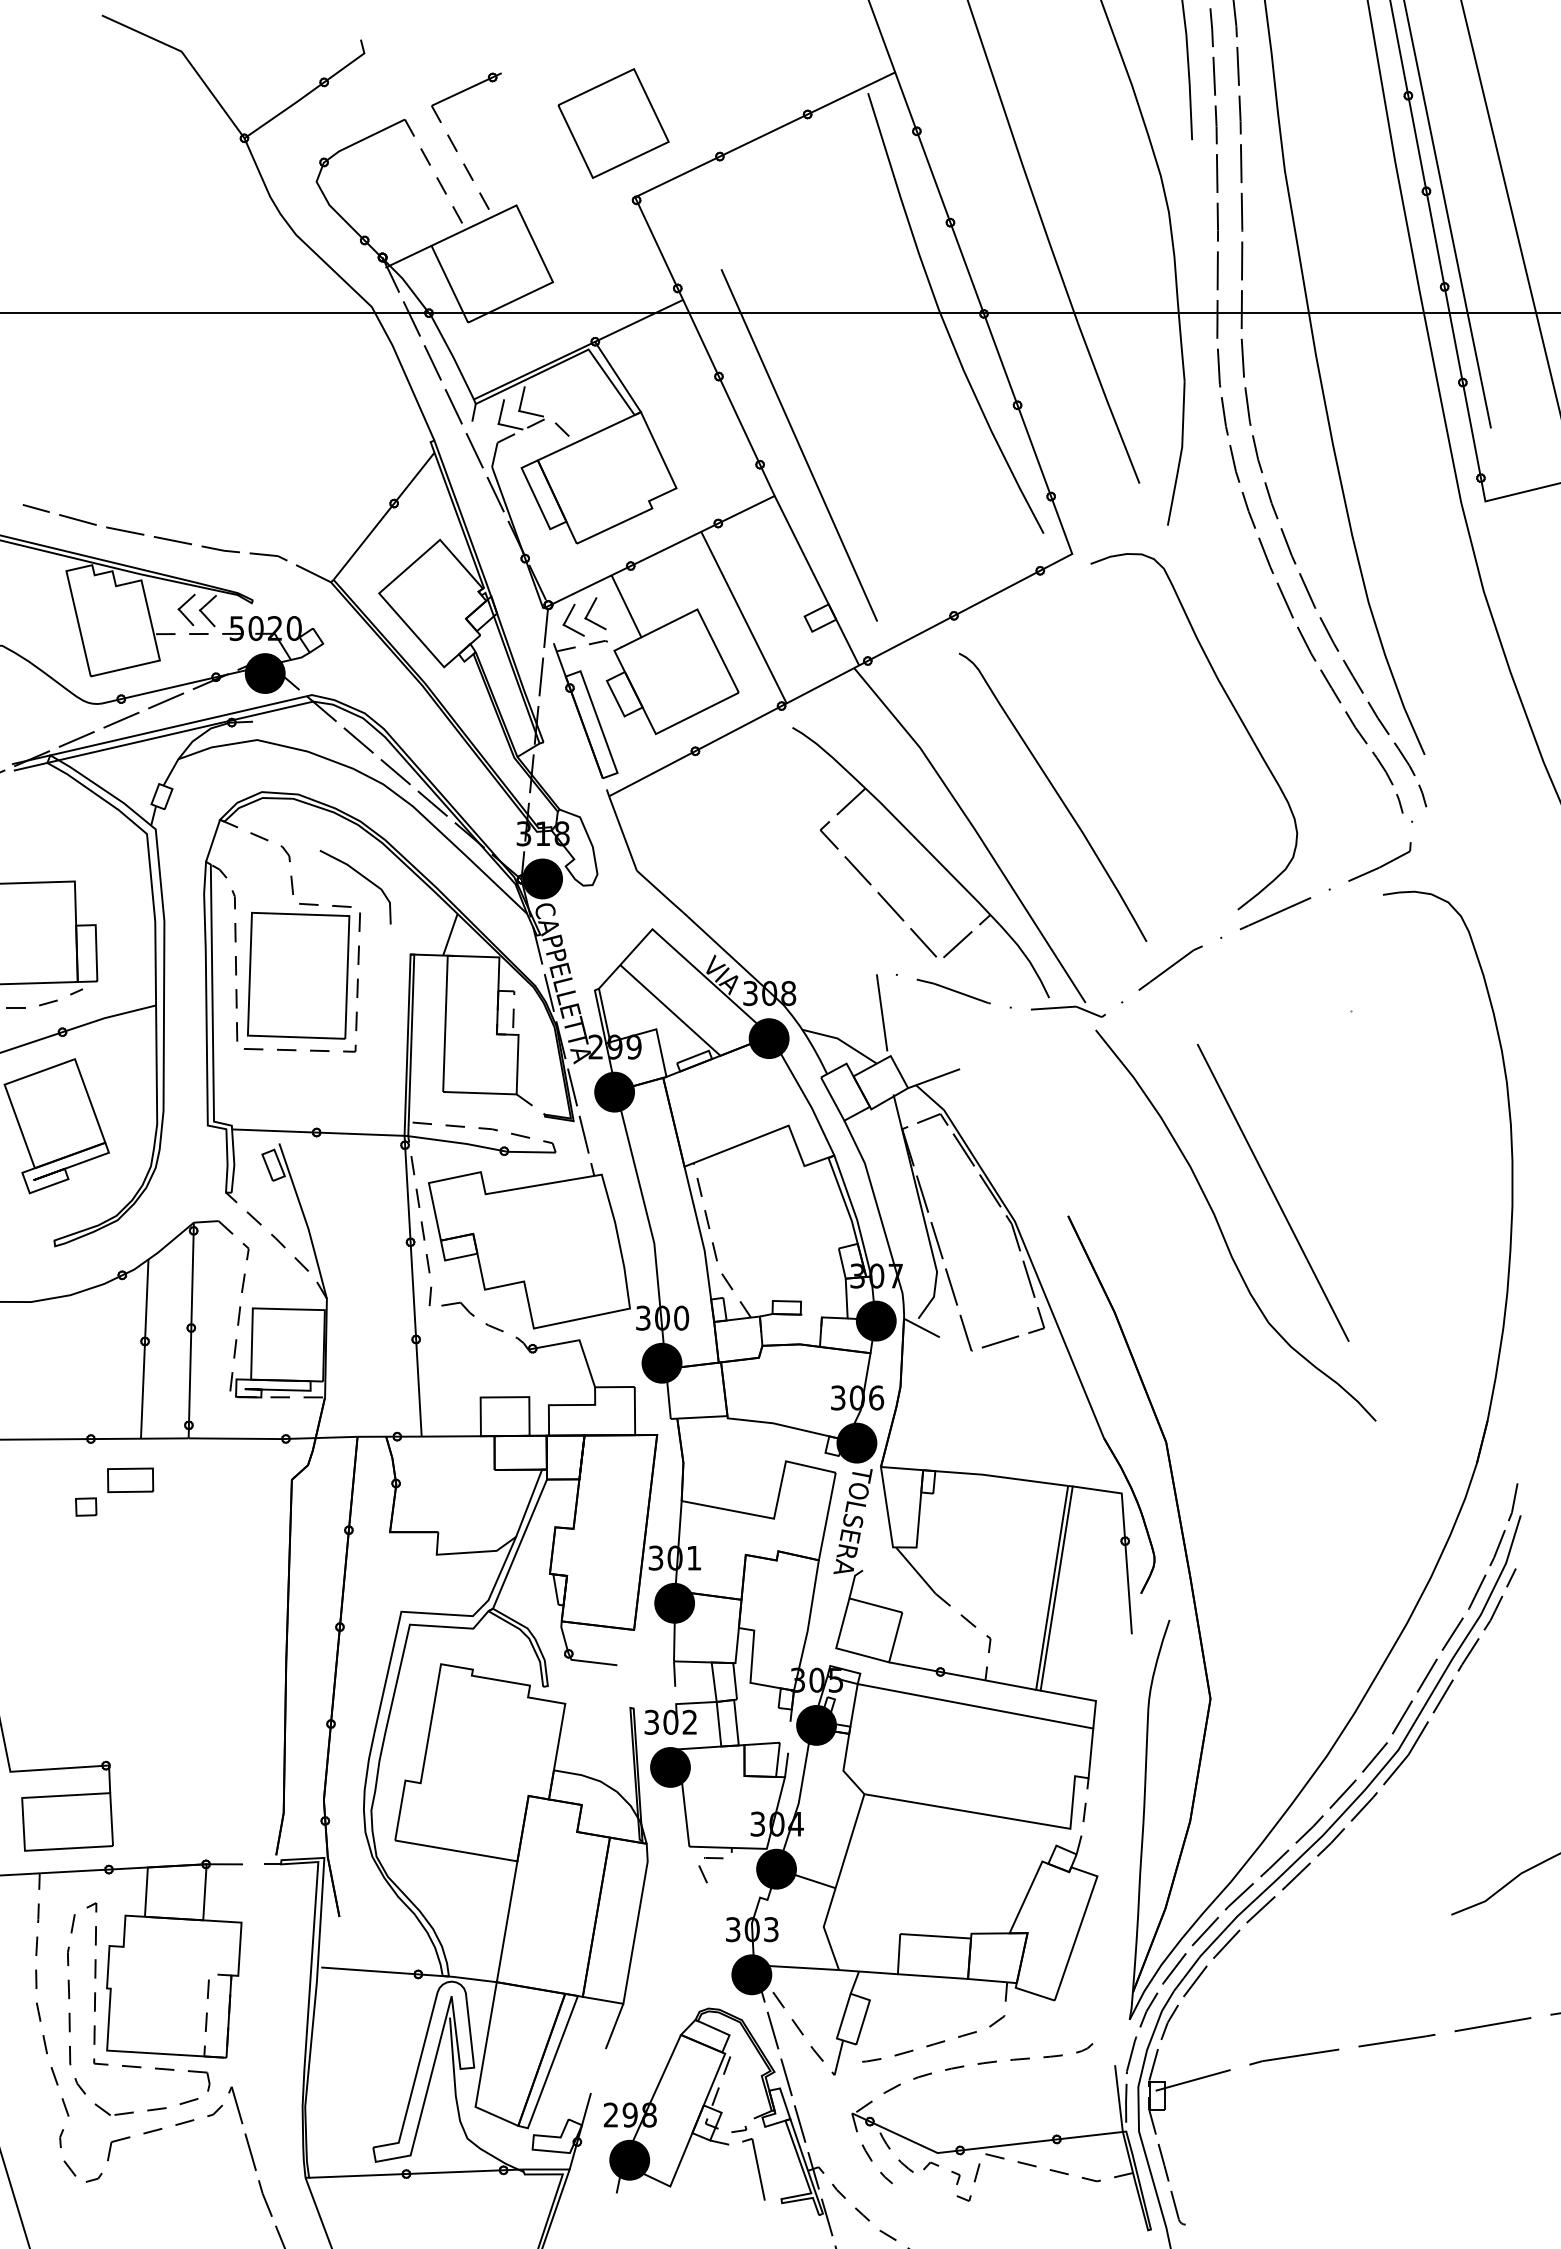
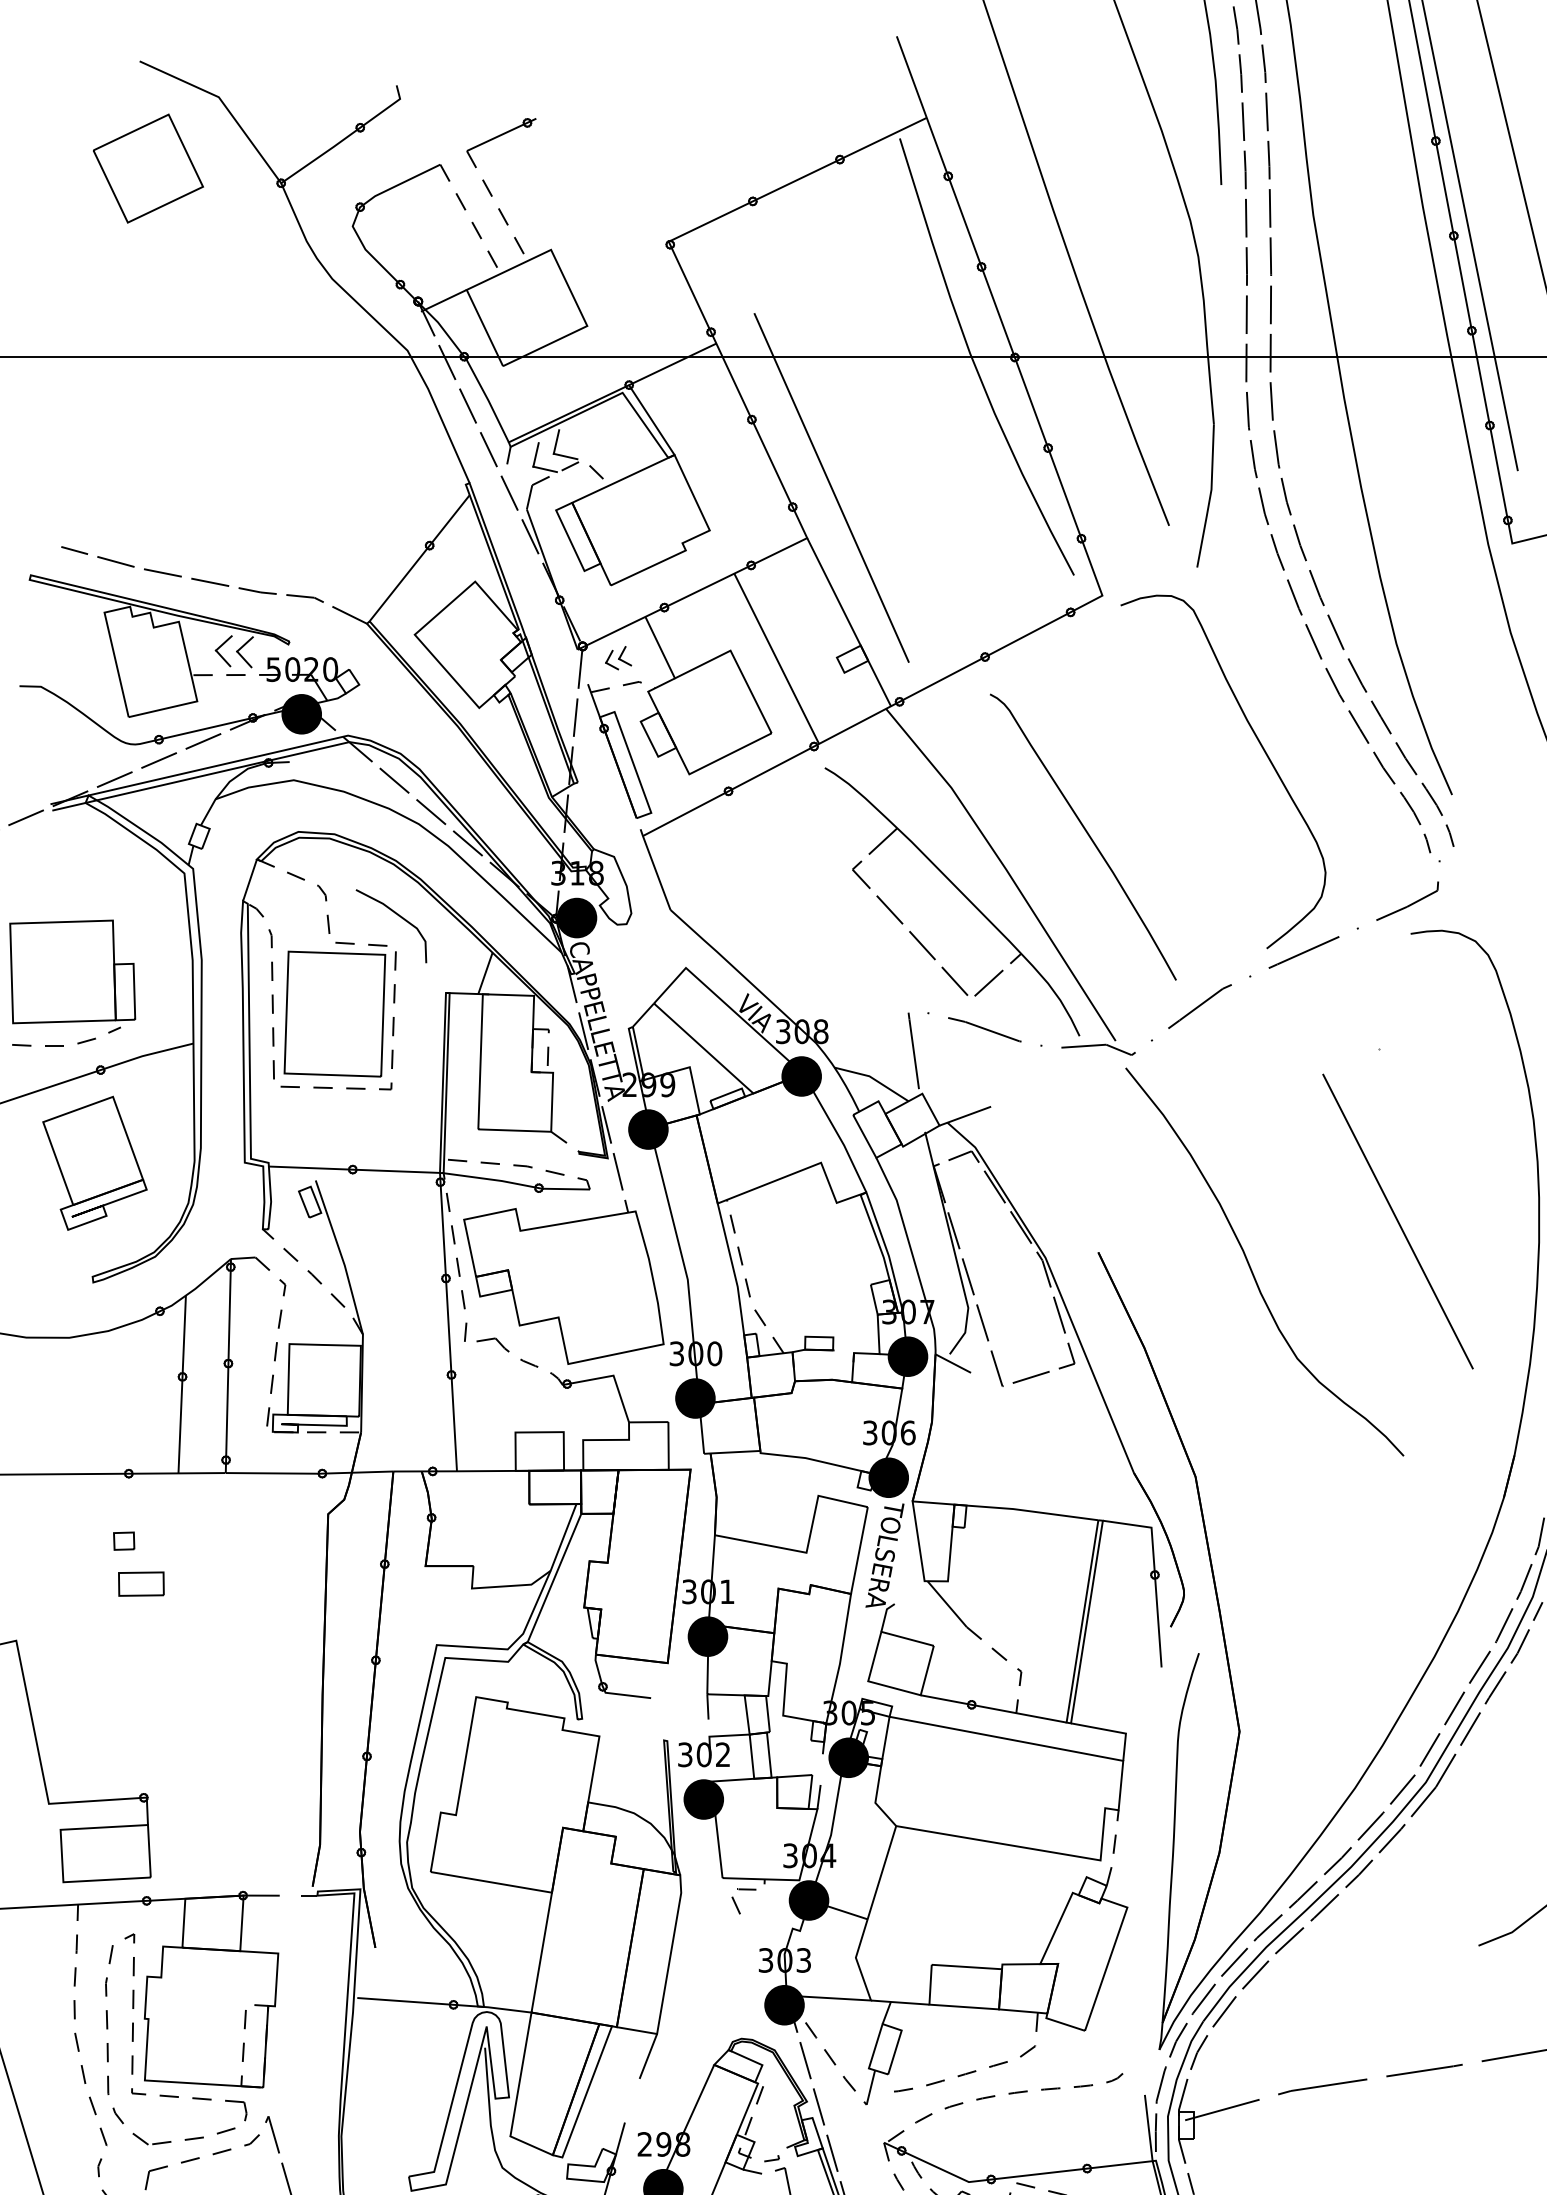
part: (613, 123) -> (148, 168), moved
part: (584, 616) -> (618, 657), size x0.6
line: (1272, 1192) -> (1397, 1221), moved
part: (130, 1480) -> (141, 1584), moved

